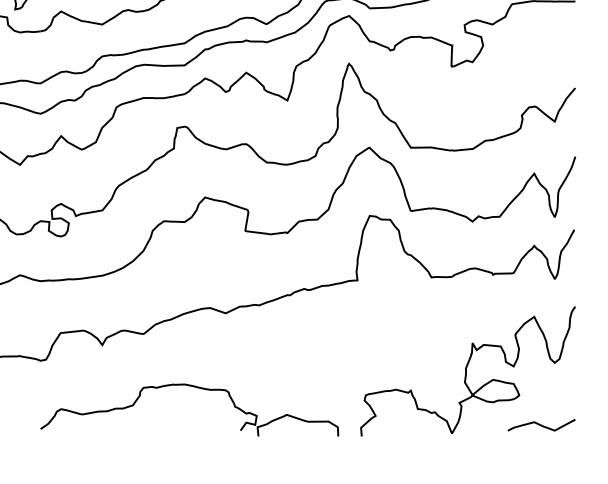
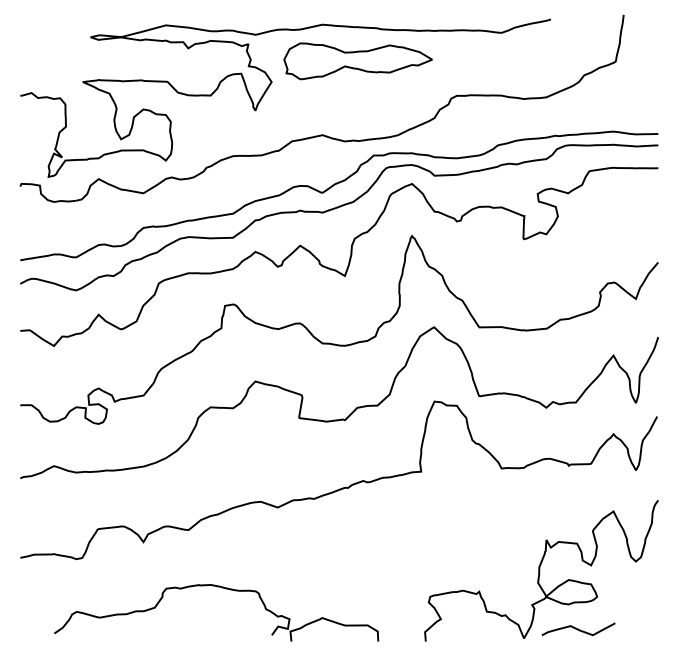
part: (197, 388) -> (225, 589), moved
curve: (541, 424) -> (578, 628), moved

